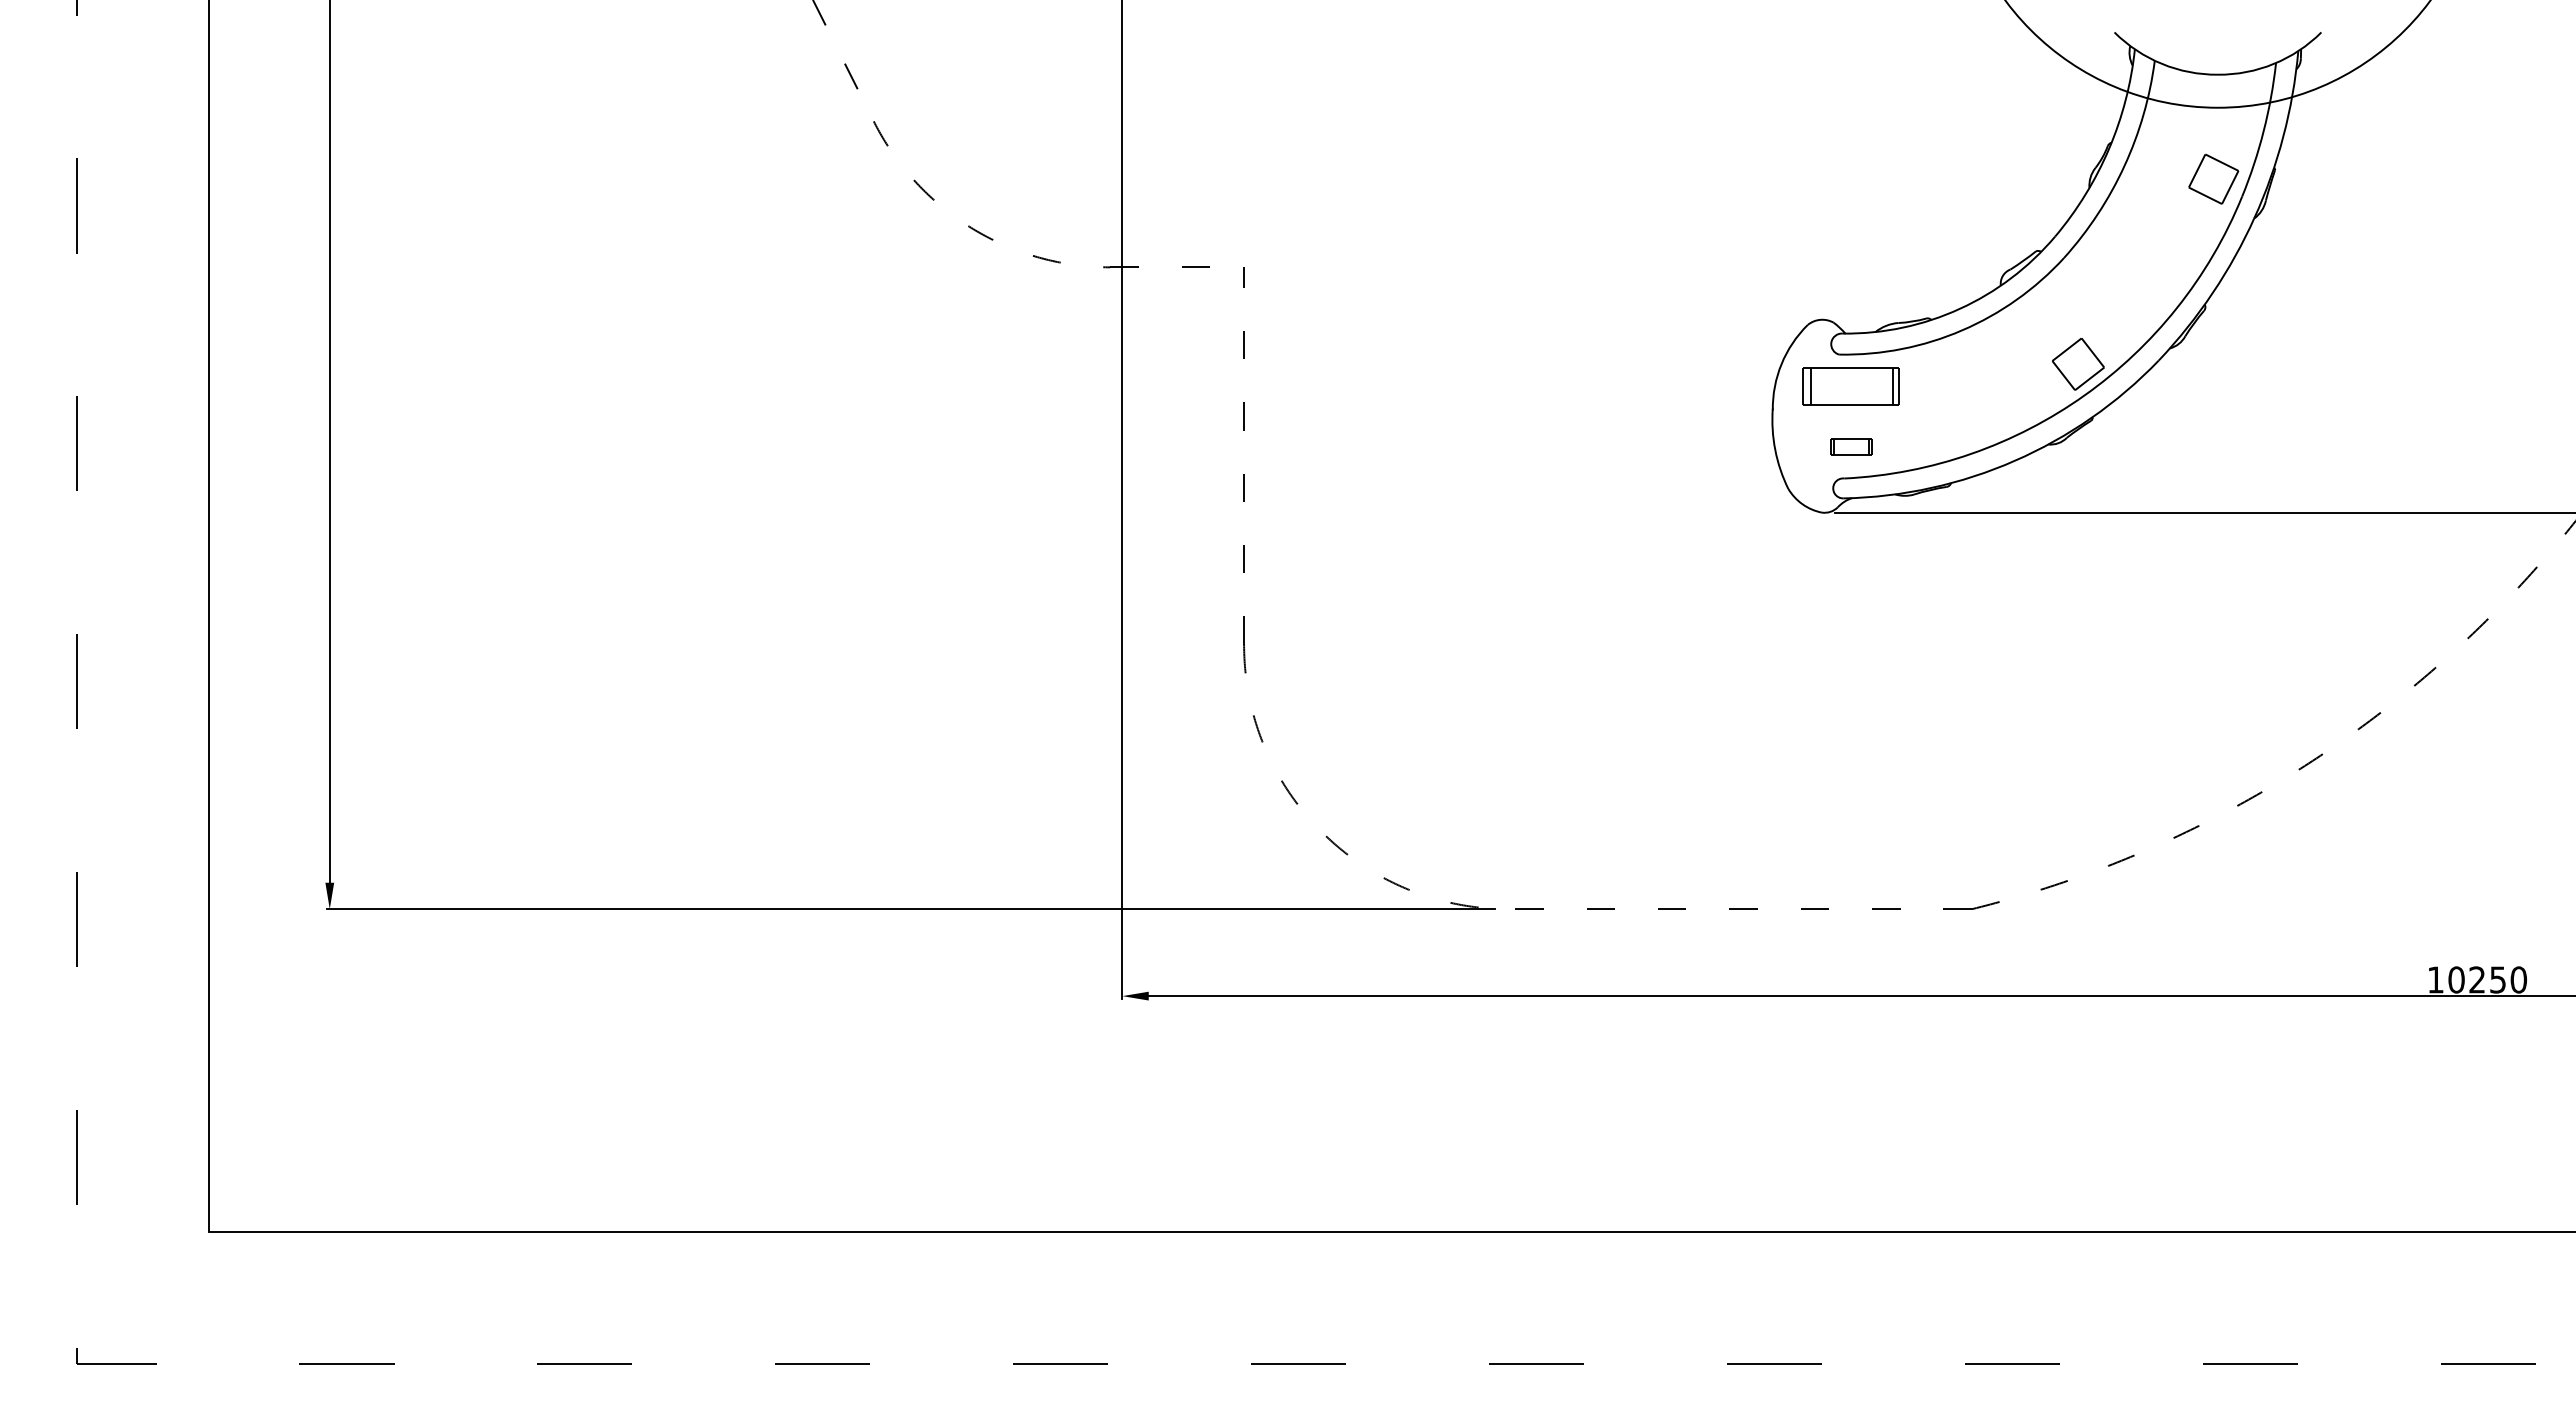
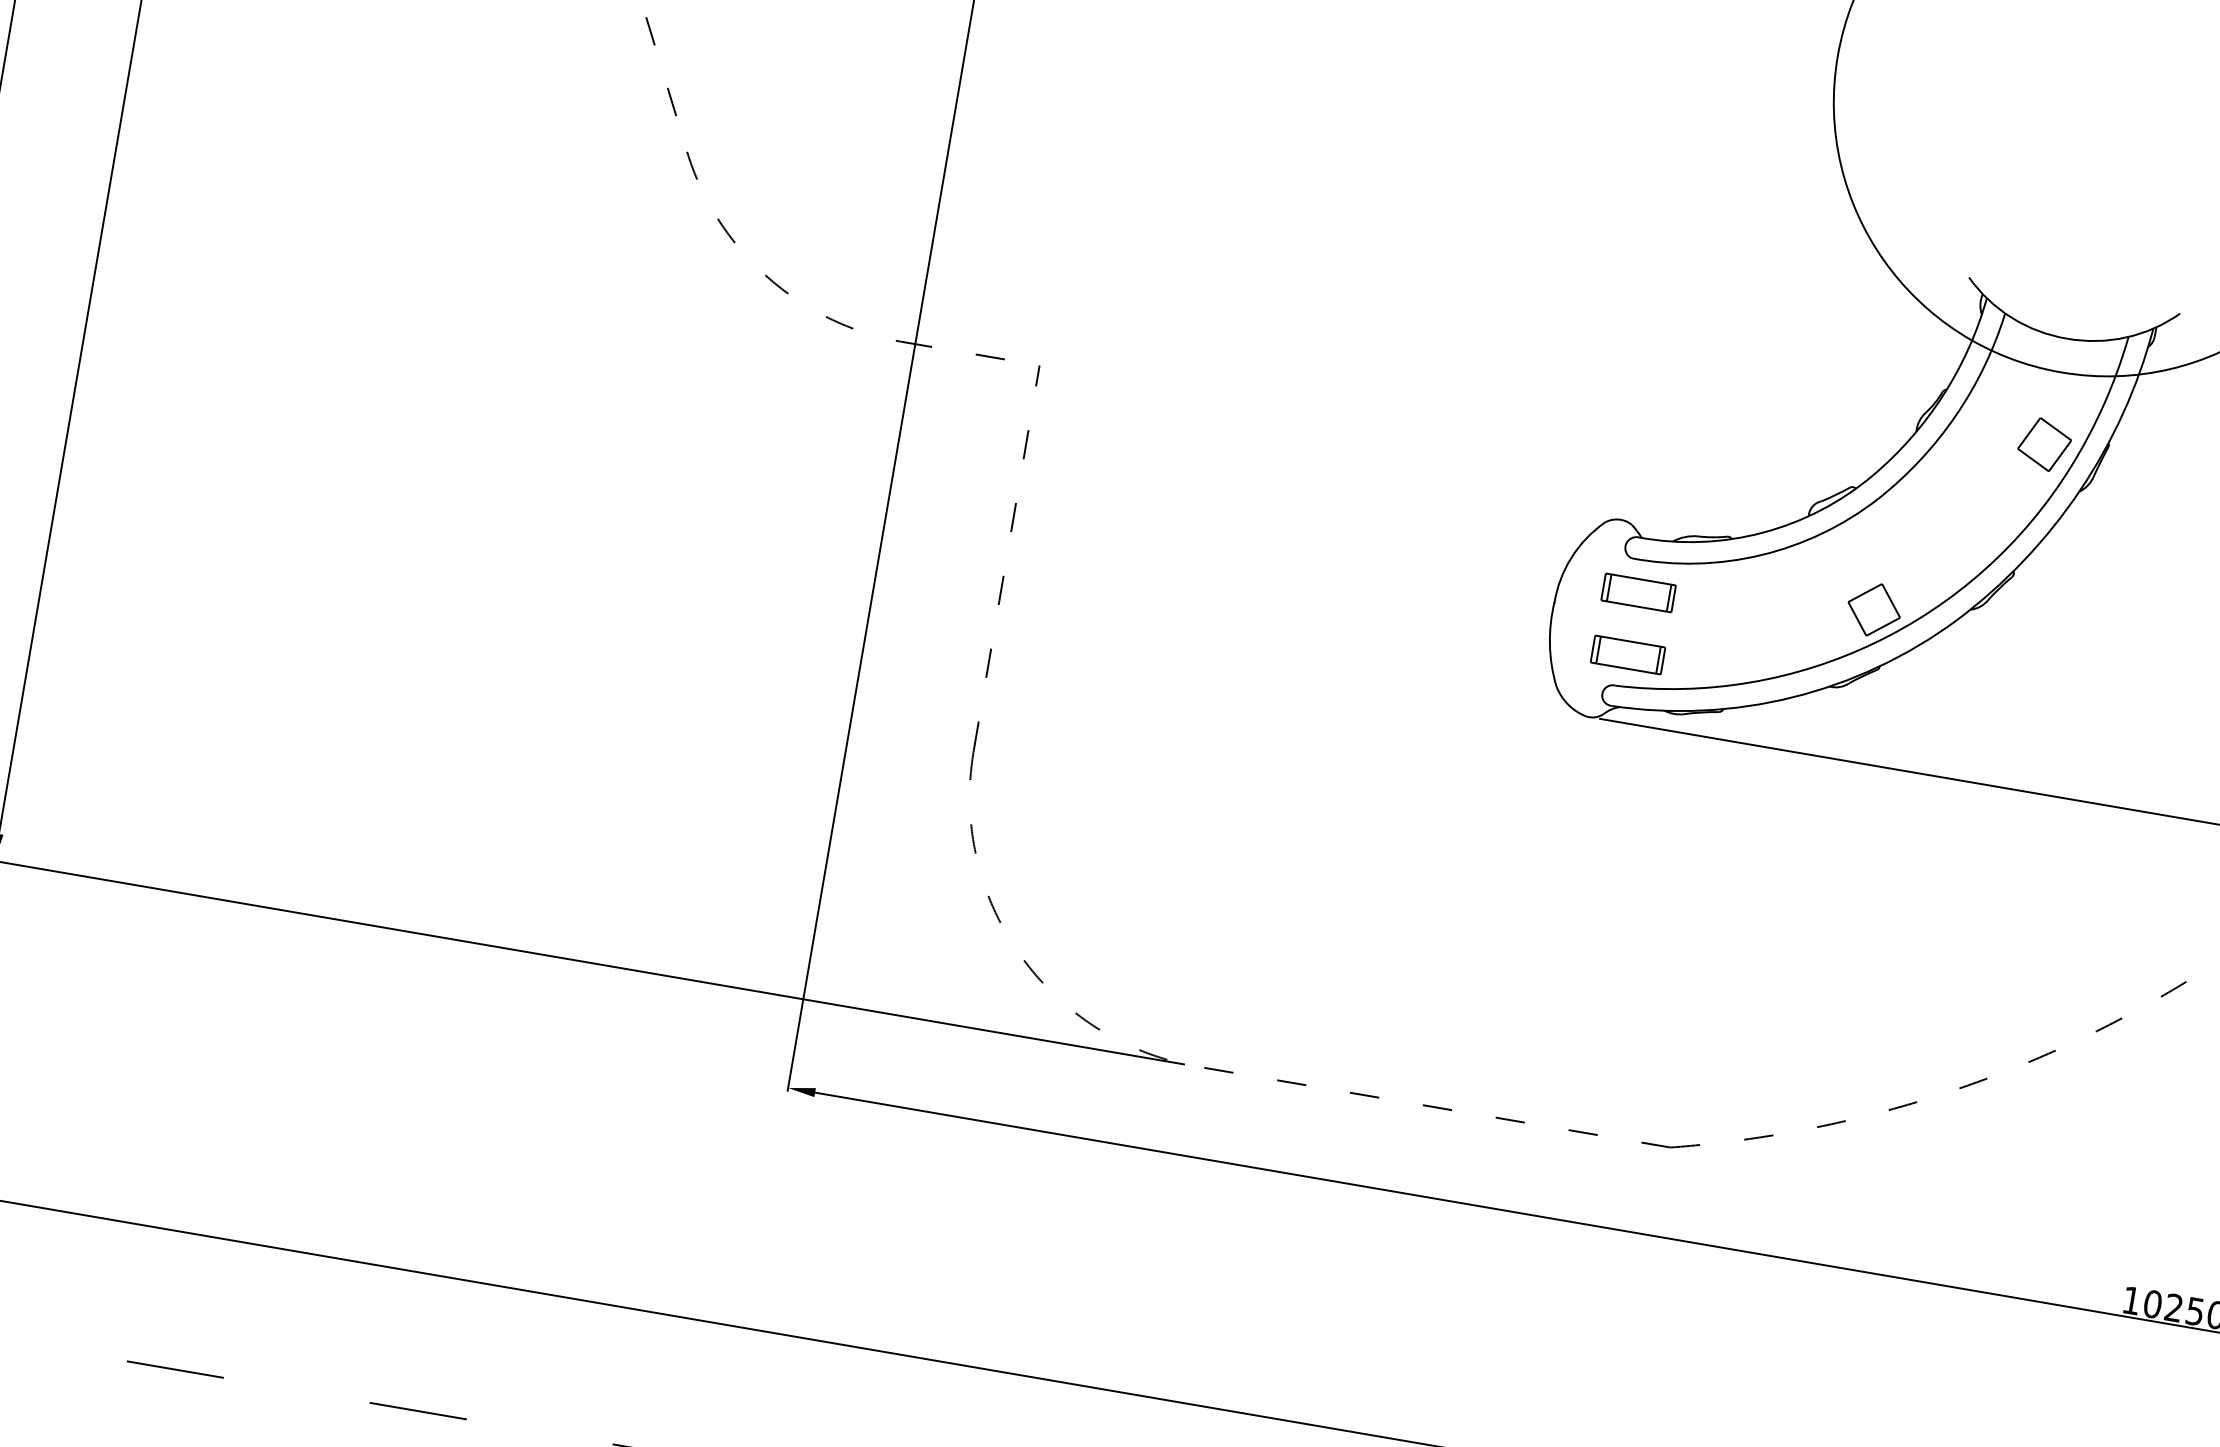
part: (1851, 386) -> (1638, 593), size x0.71
part: (1851, 447) -> (1628, 655), size x1.67

